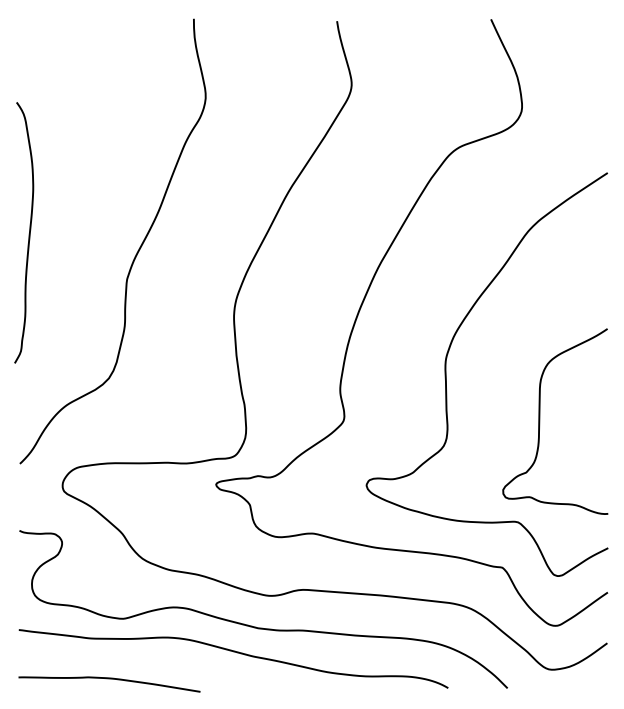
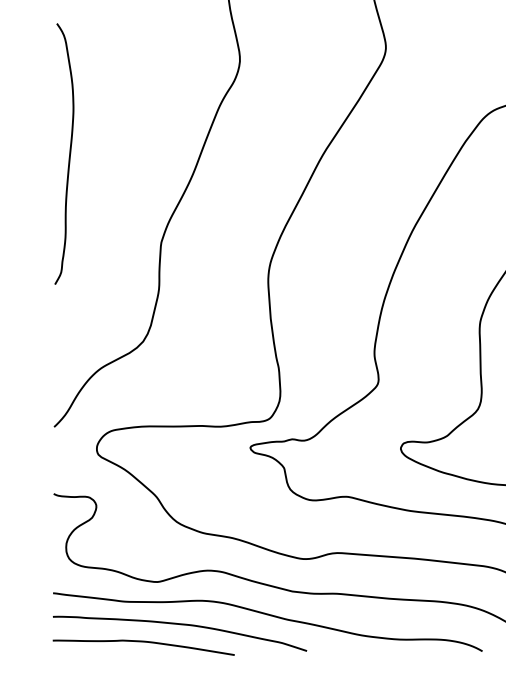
curve: (28, 234) -> (68, 155), moved
curve: (148, 662) -> (182, 625), added

